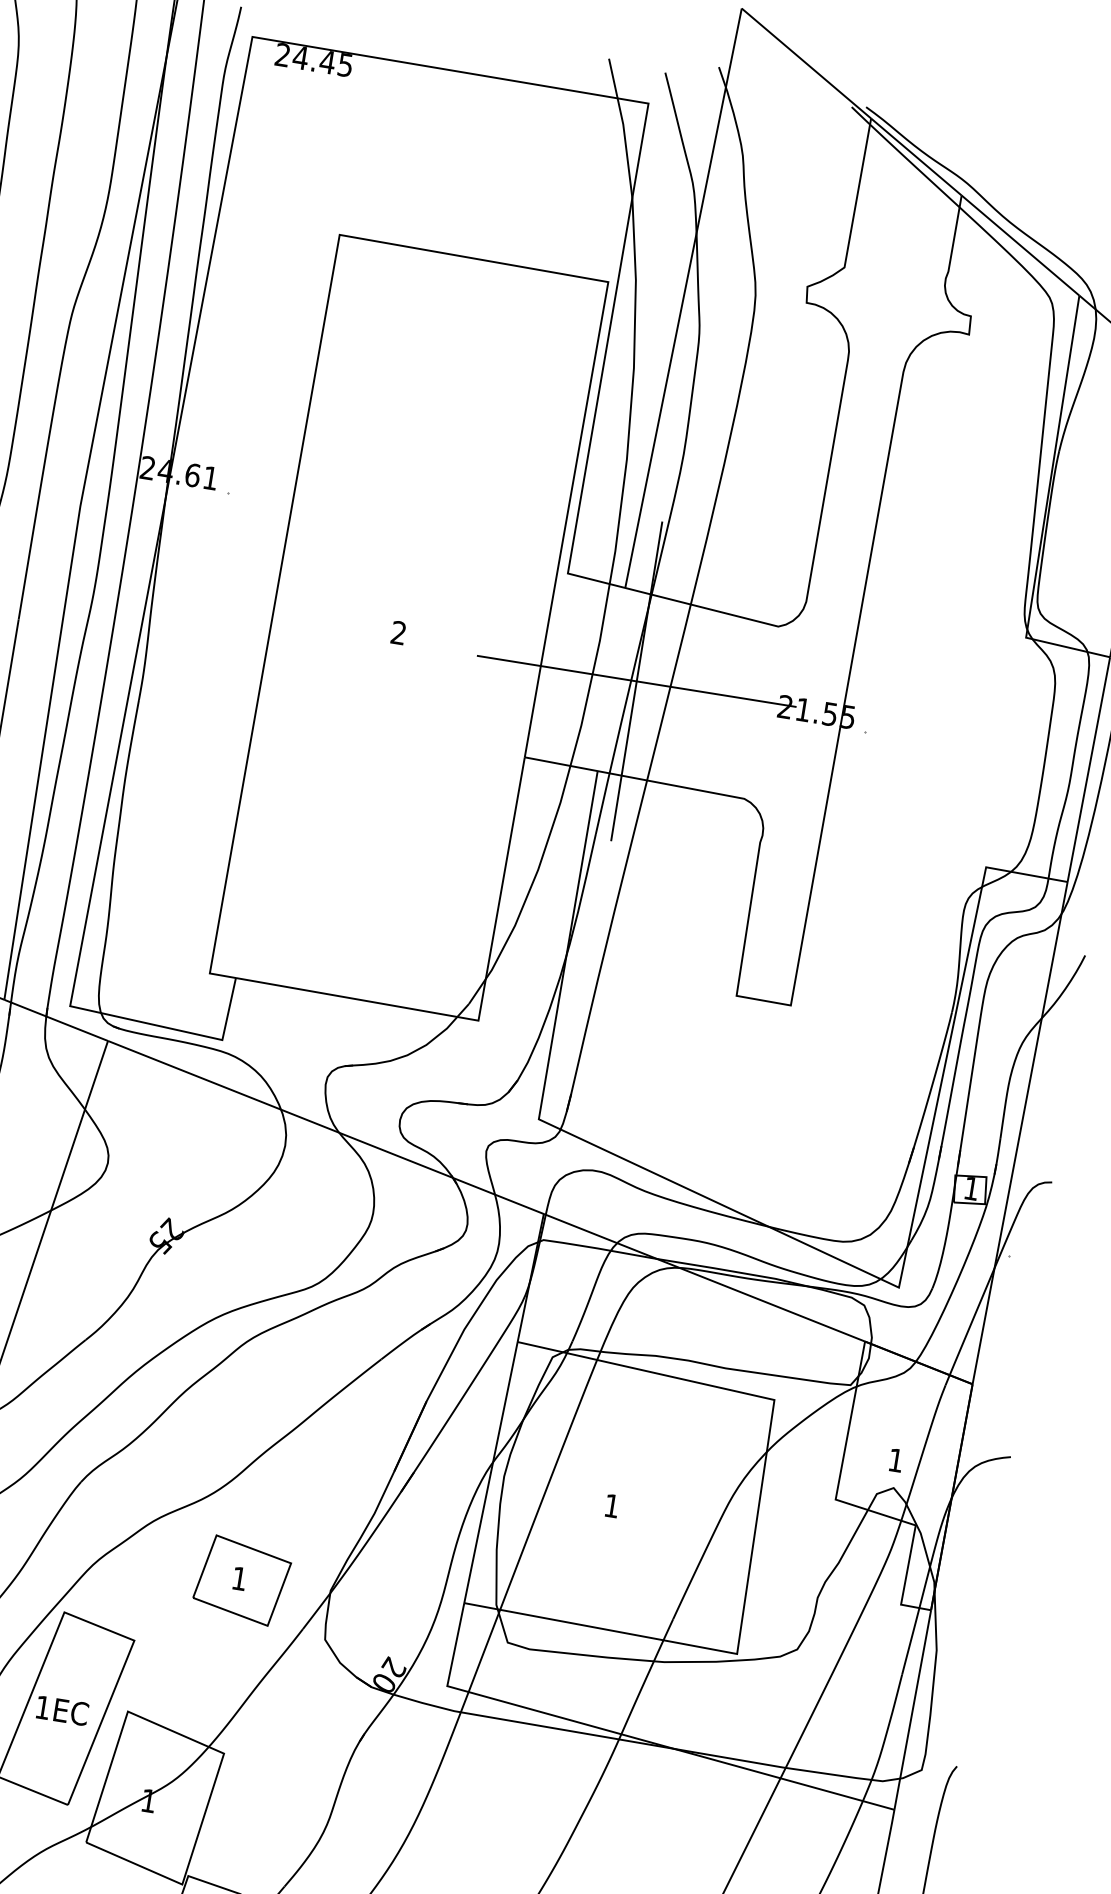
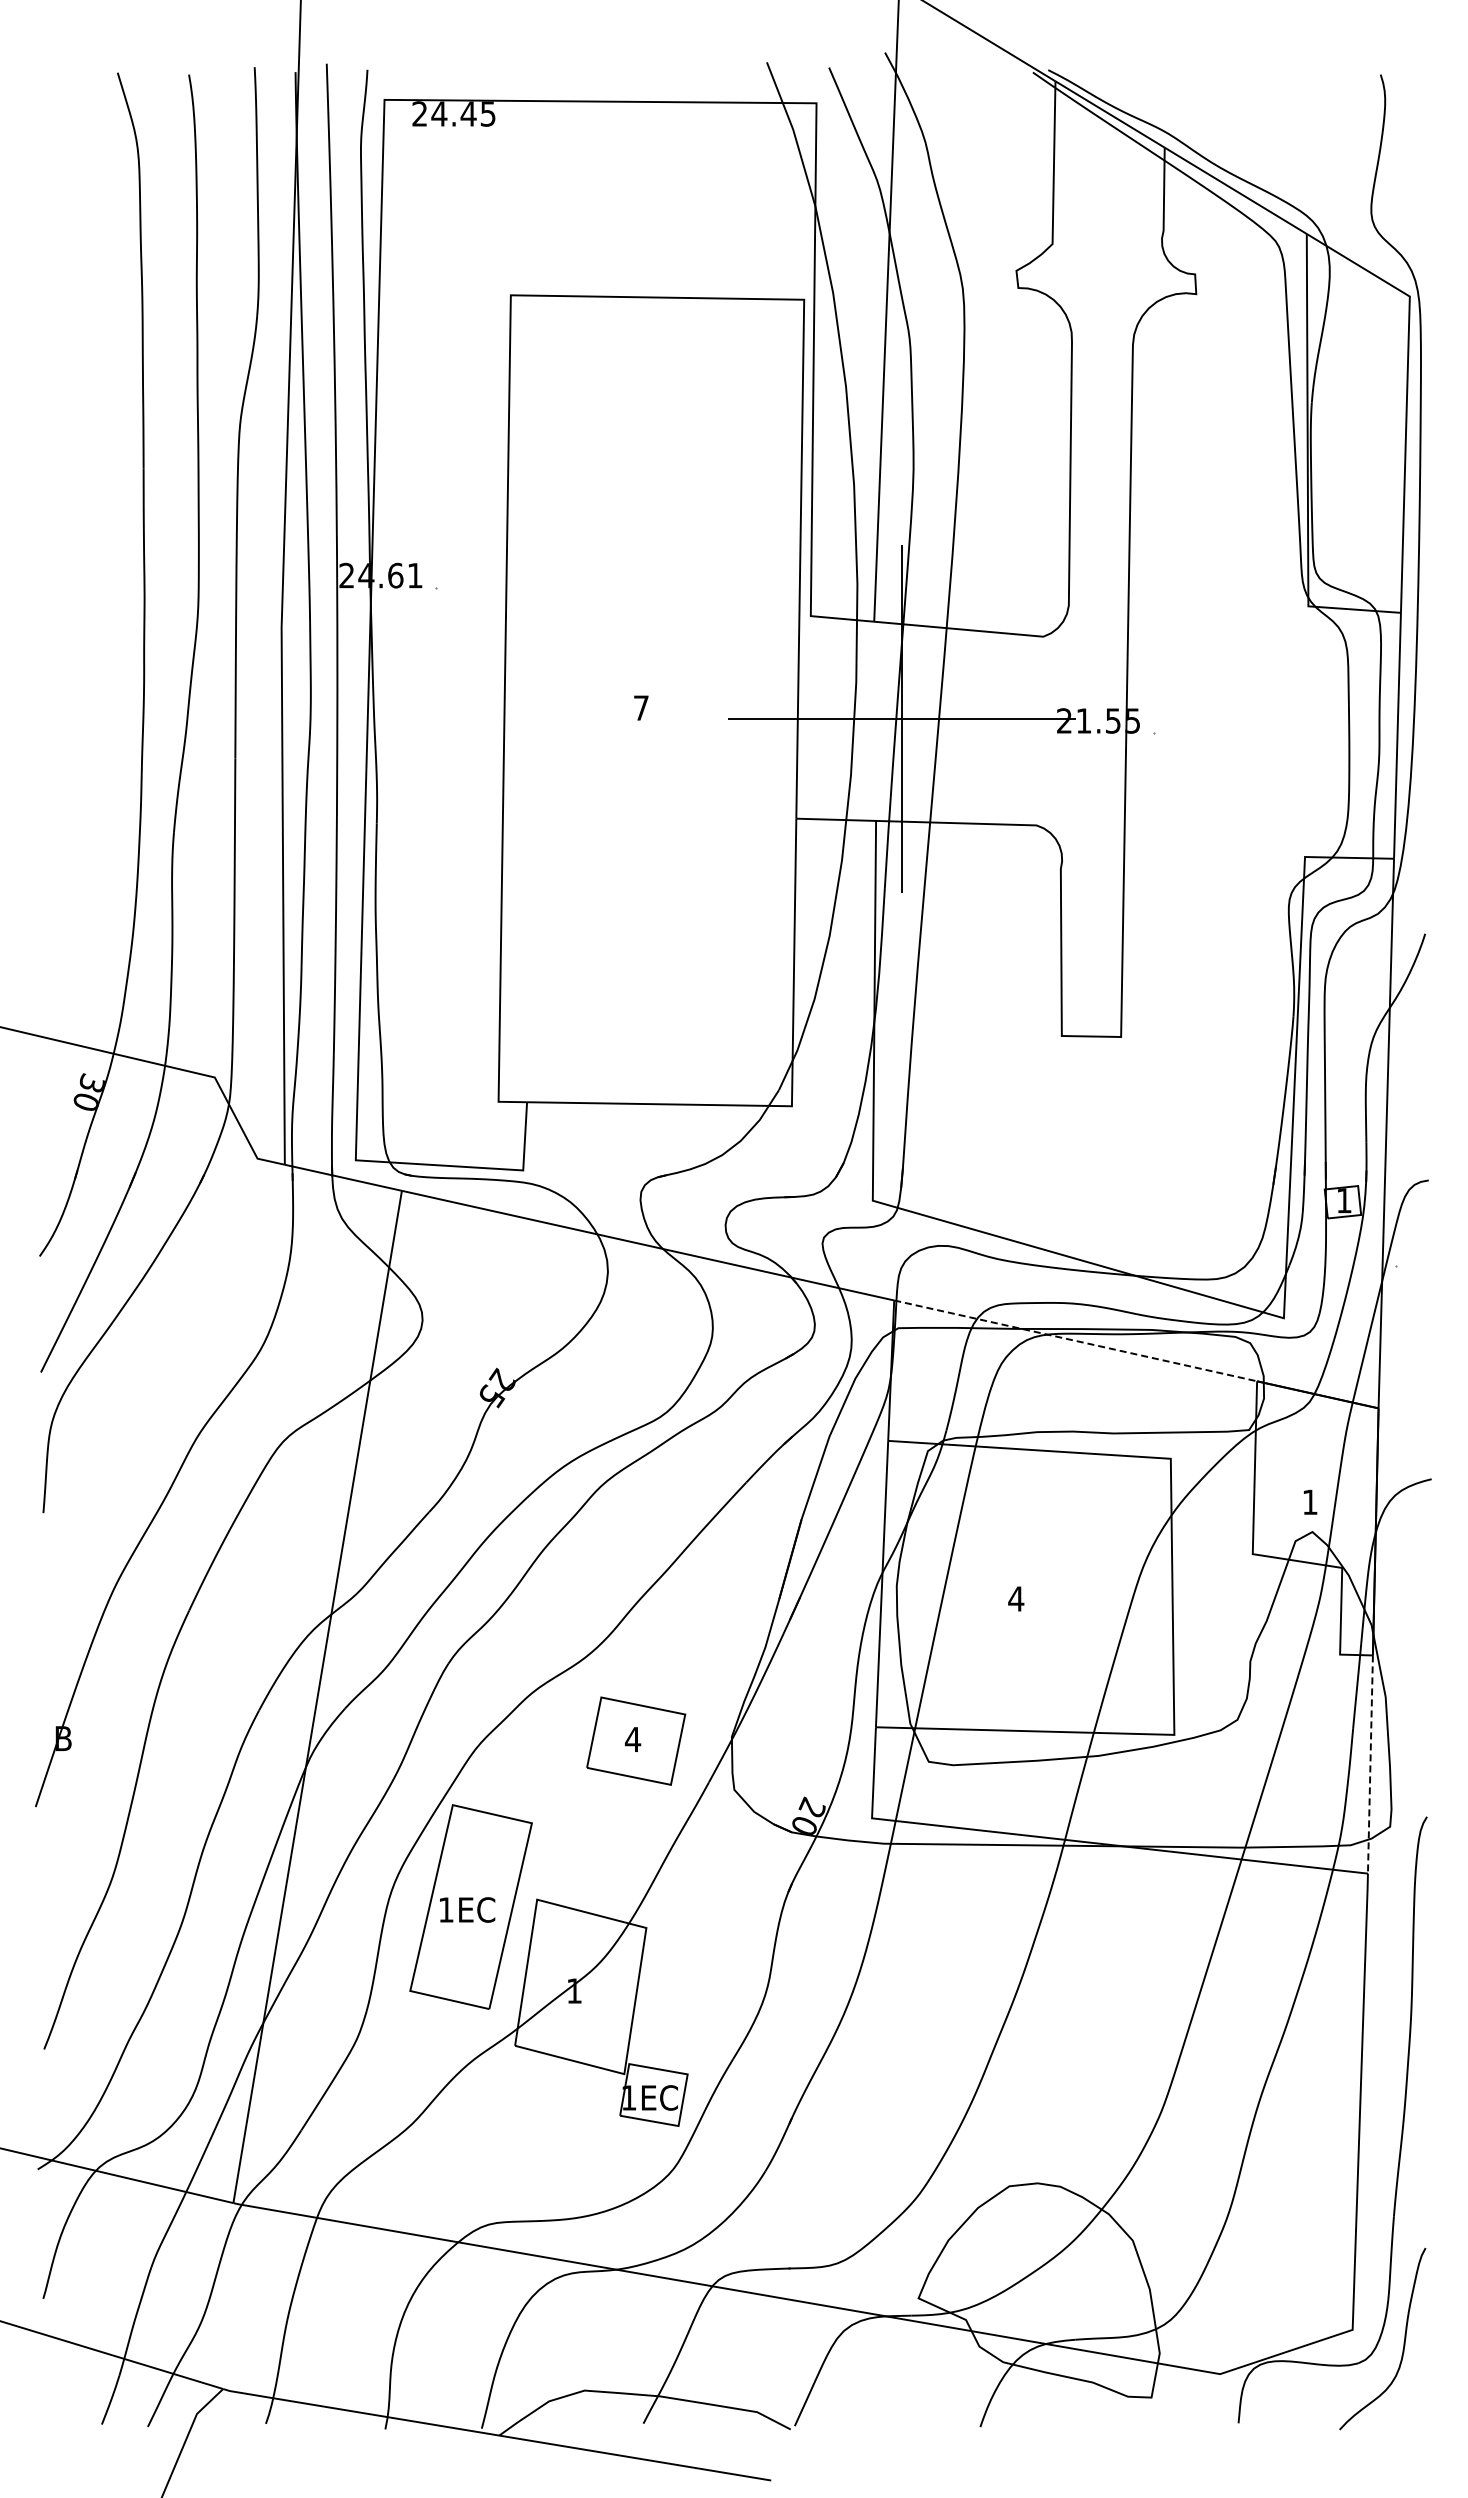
text: (398, 632) -> (640, 707), 2 -> 7
line: (704, 1277) -> (1075, 1340), solid -> dashed
text: (612, 1505) -> (1016, 1598), 1 -> 4
text: (239, 1578) -> (632, 1739), 1 -> 4
line: (912, 1710) -> (1370, 1765), solid -> dashed

